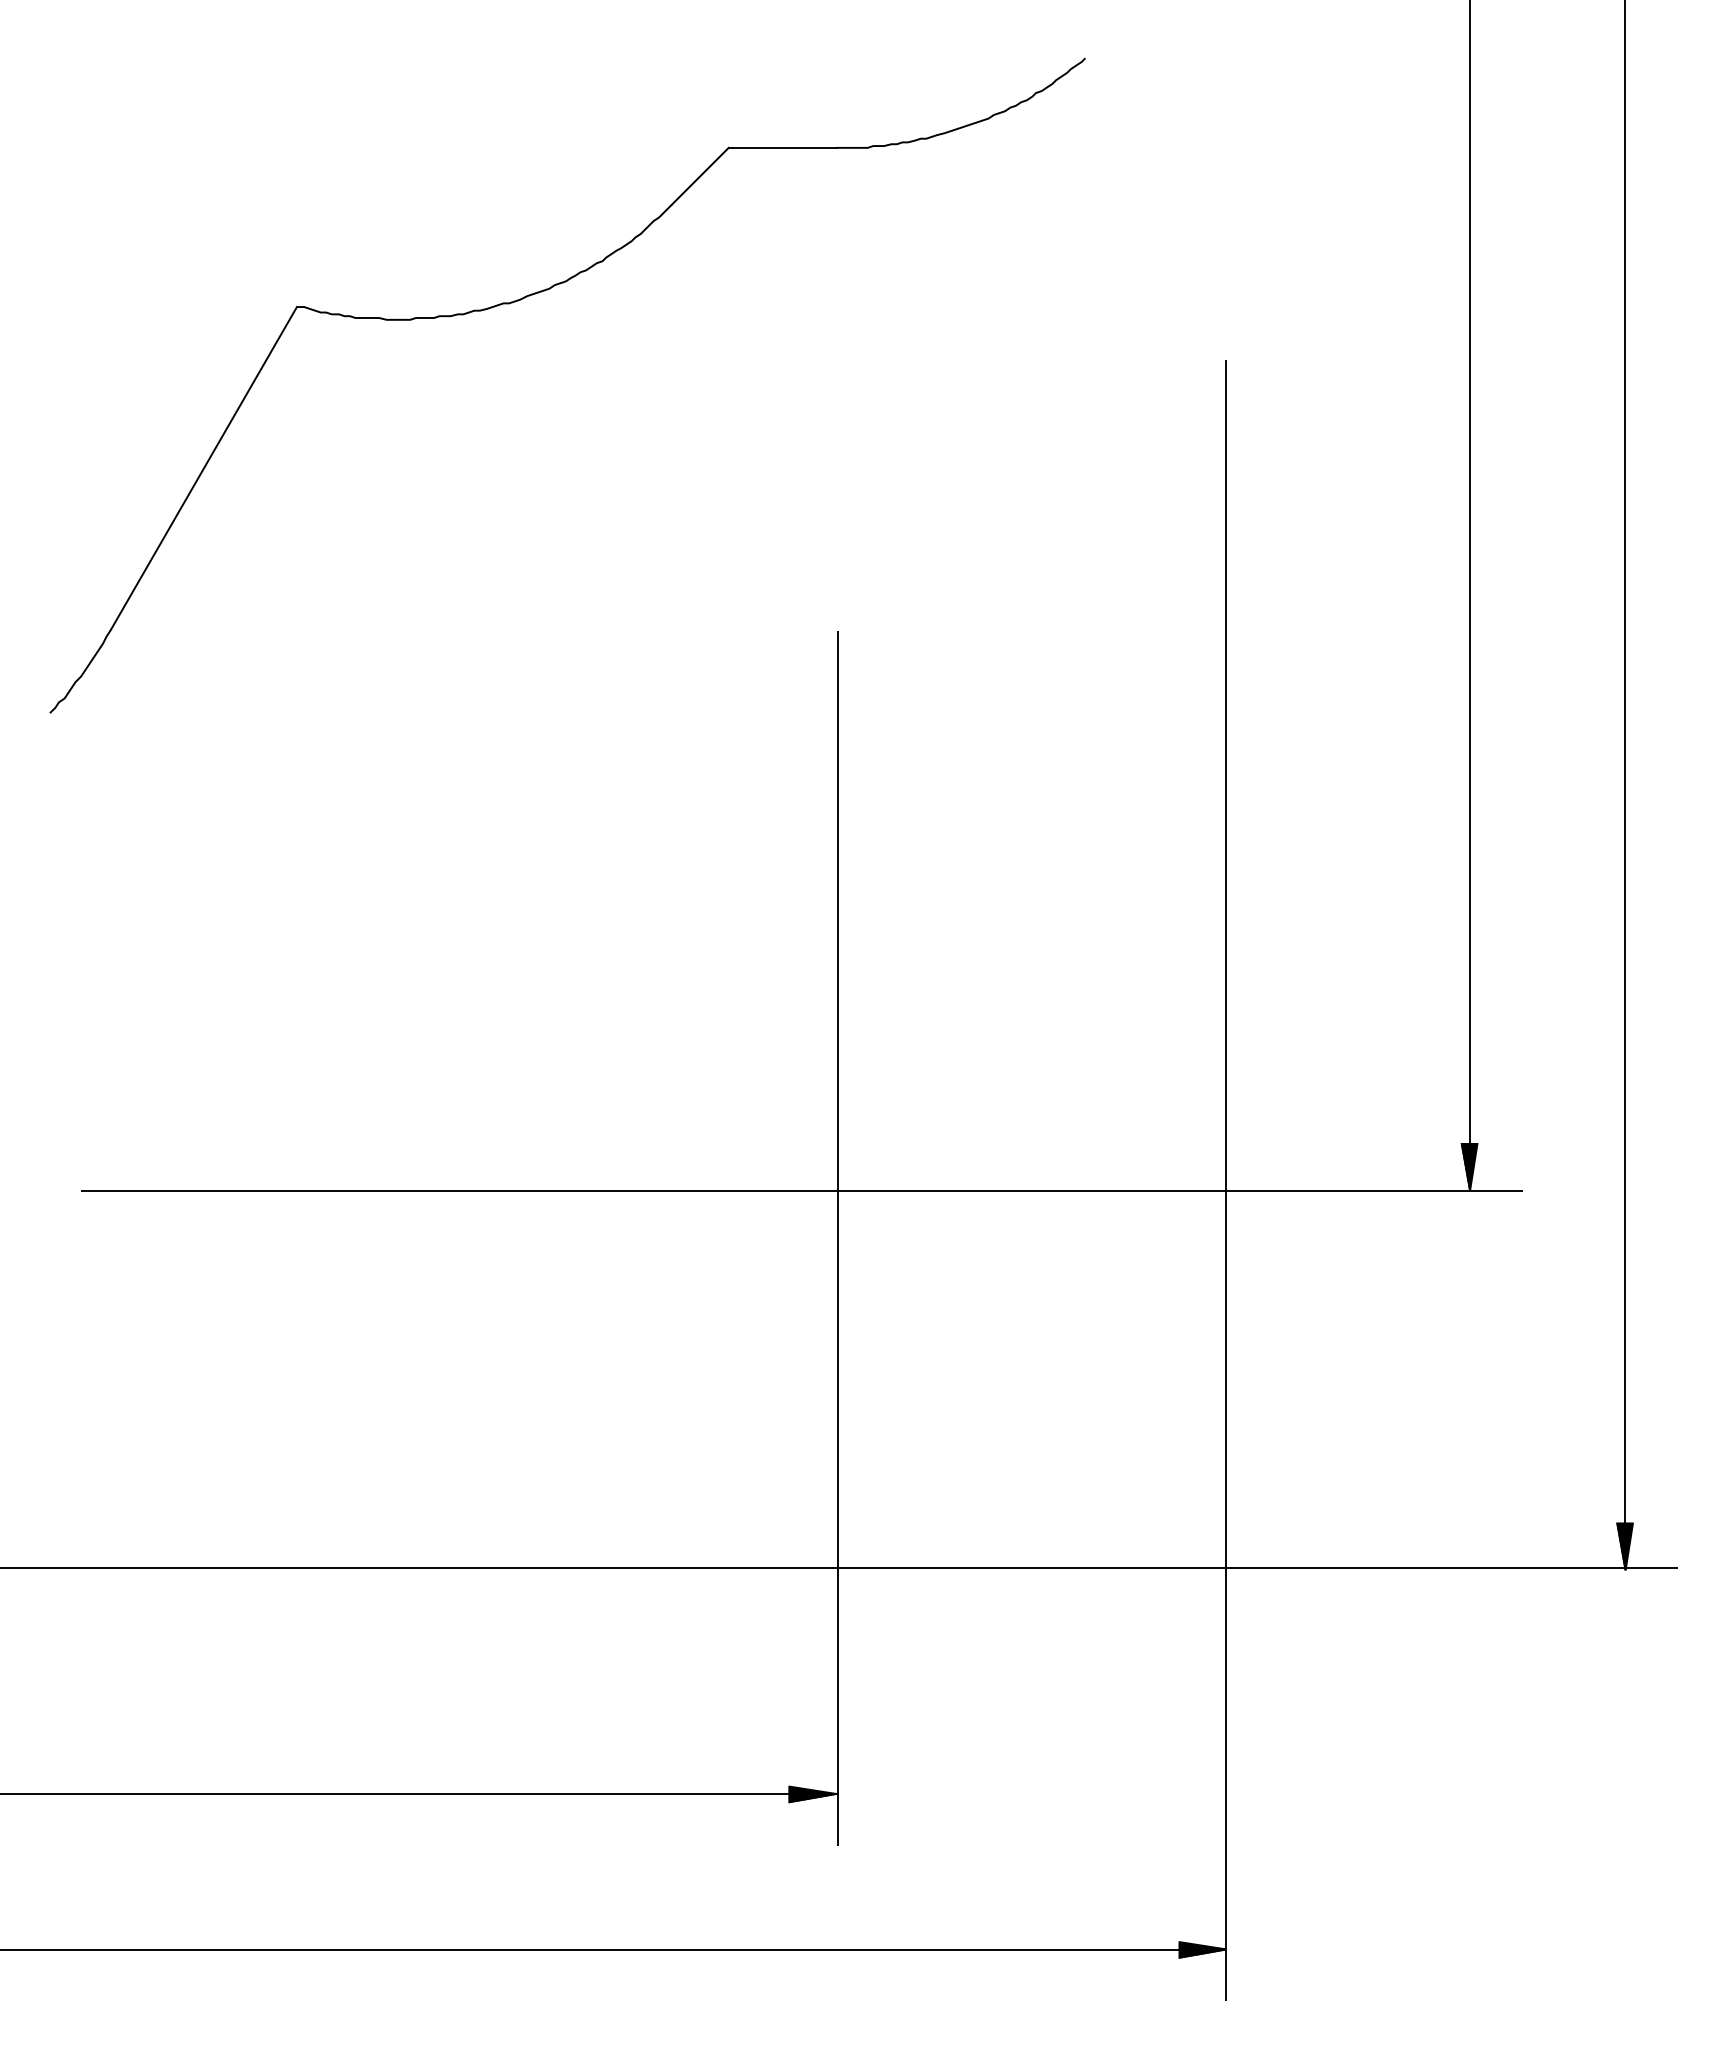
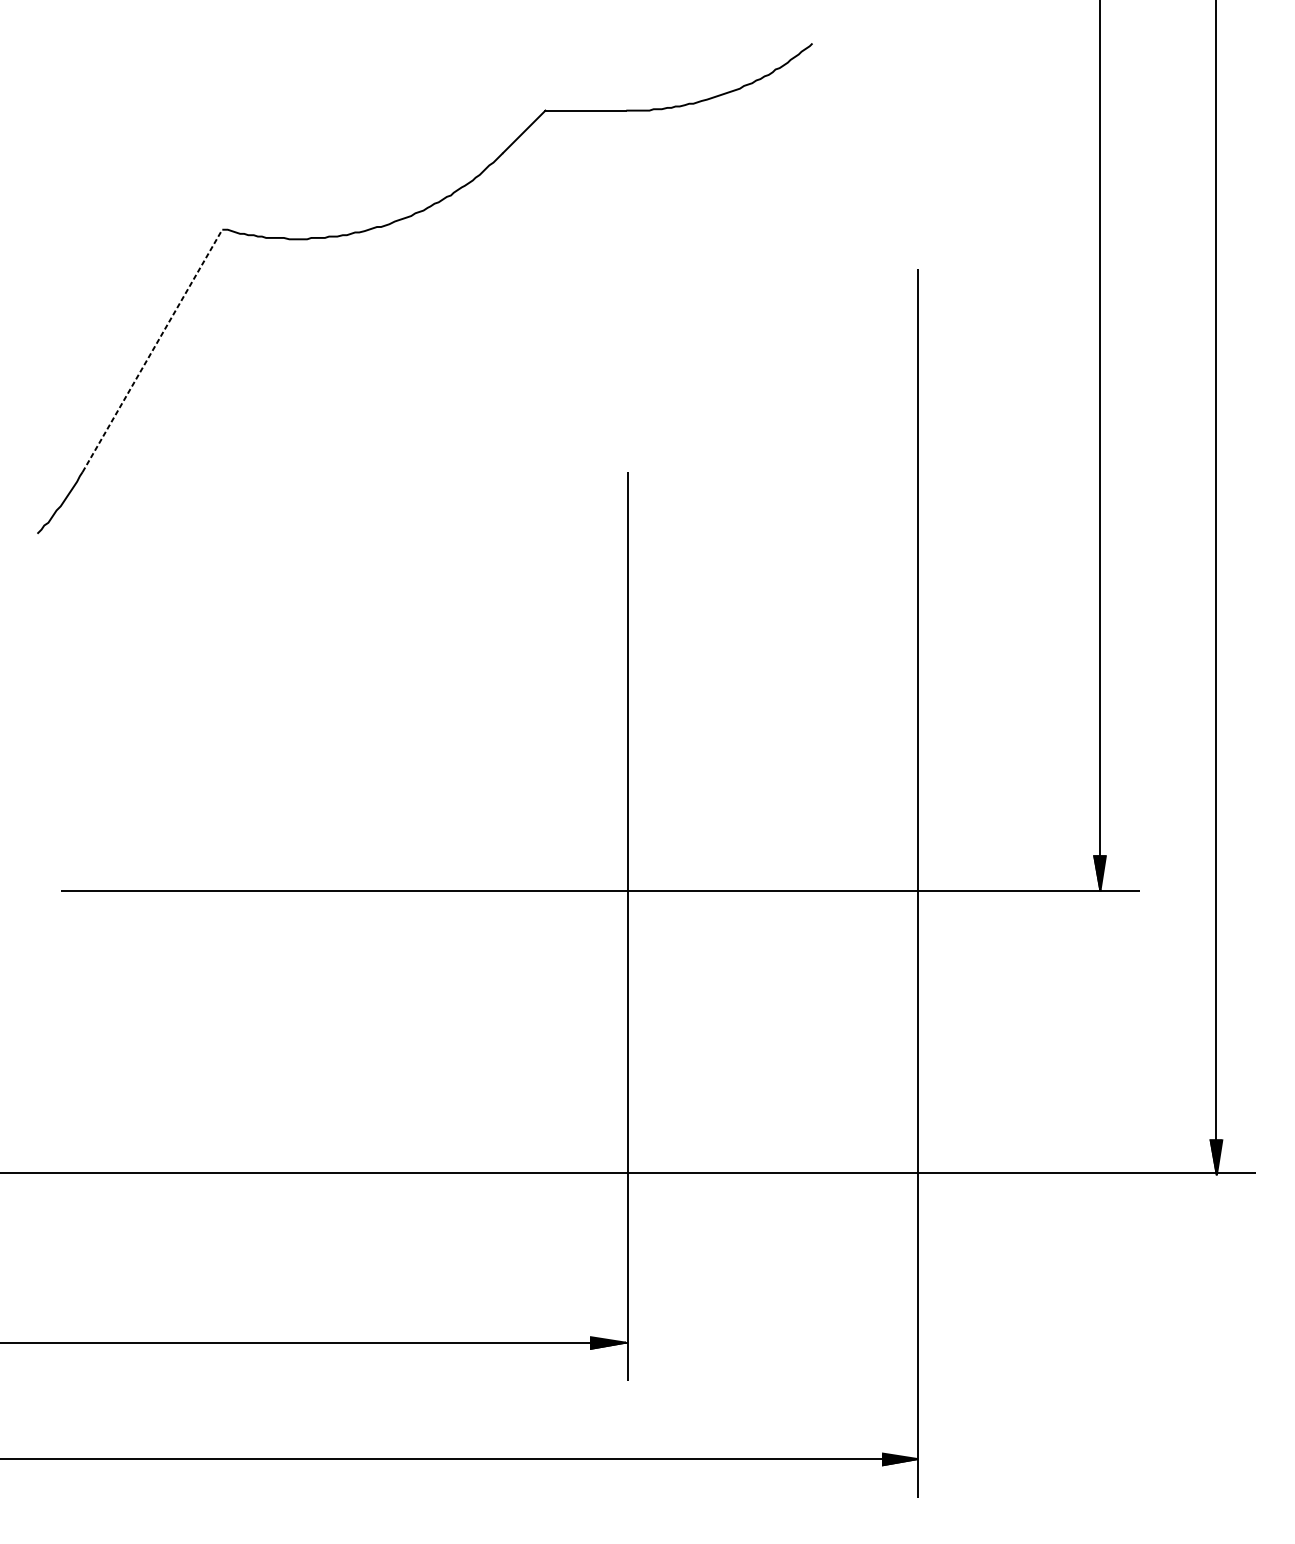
line: (203, 468) -> (152, 350), solid -> dashed

